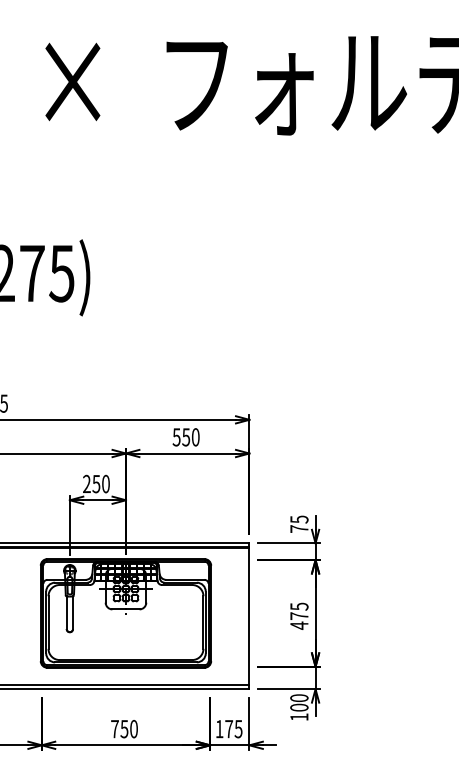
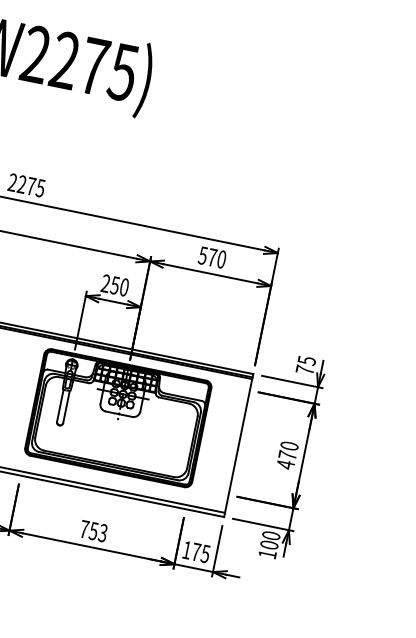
text: (186, 437) -> (212, 257), 550 -> 570
text: (299, 606) -> (289, 445), 475 -> 470
text: (133, 729) -> (102, 533), 750 -> 753

